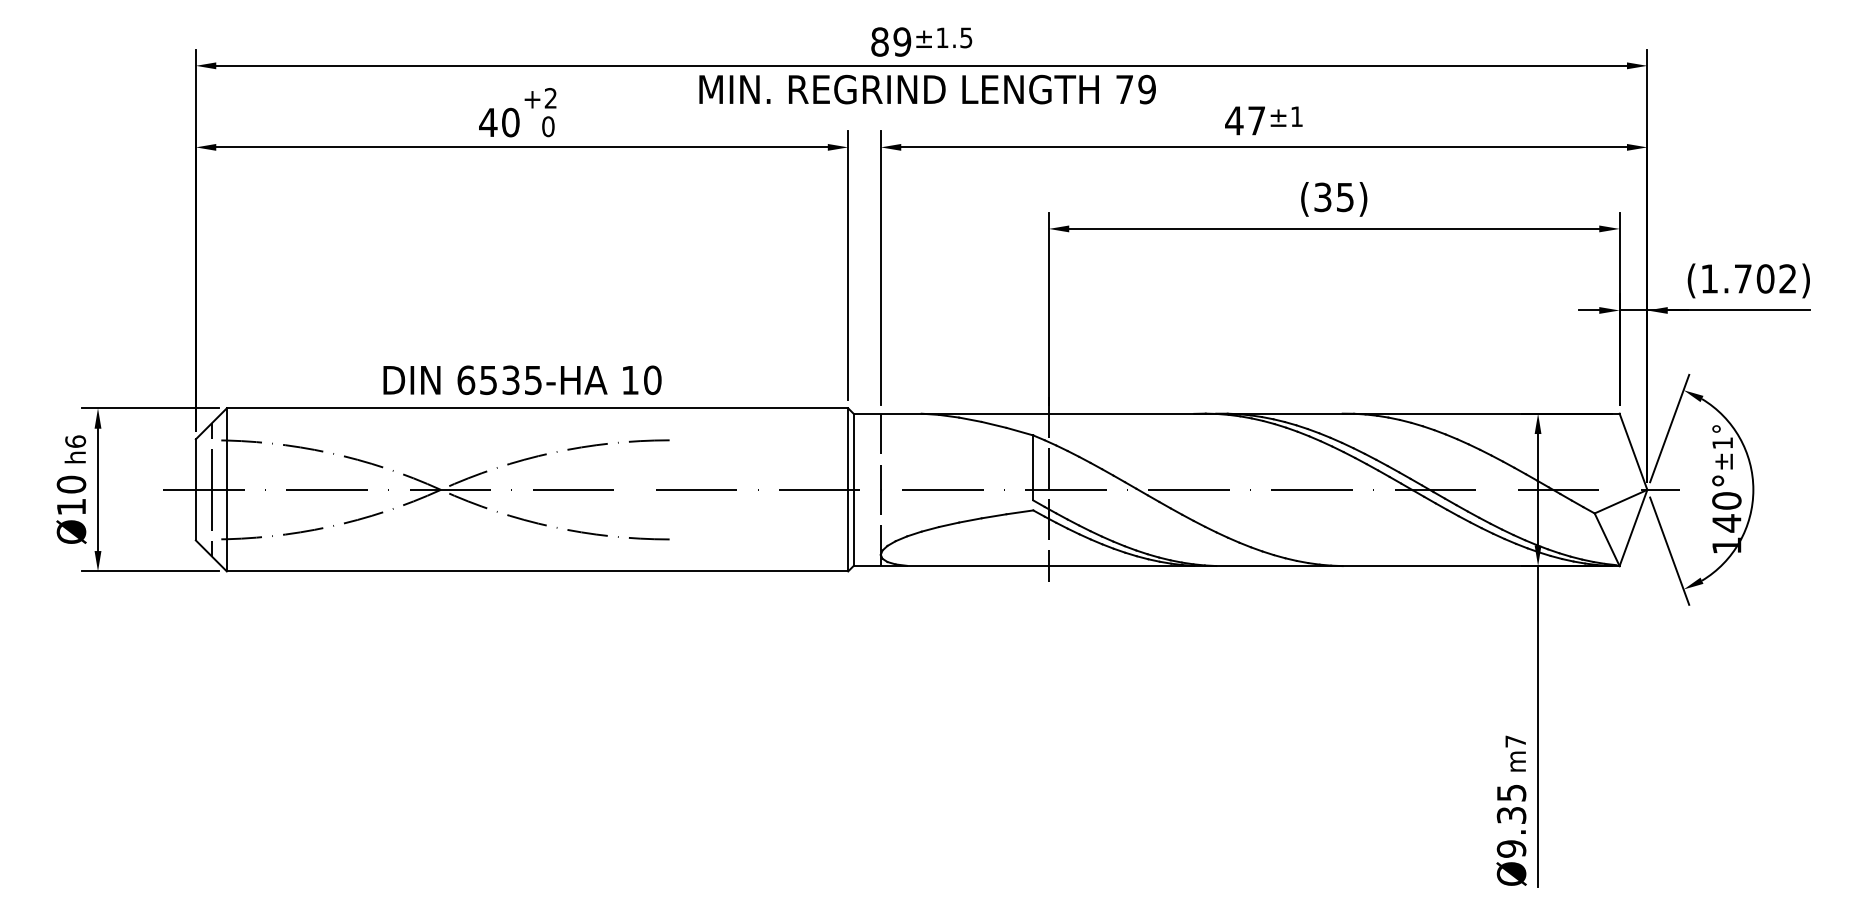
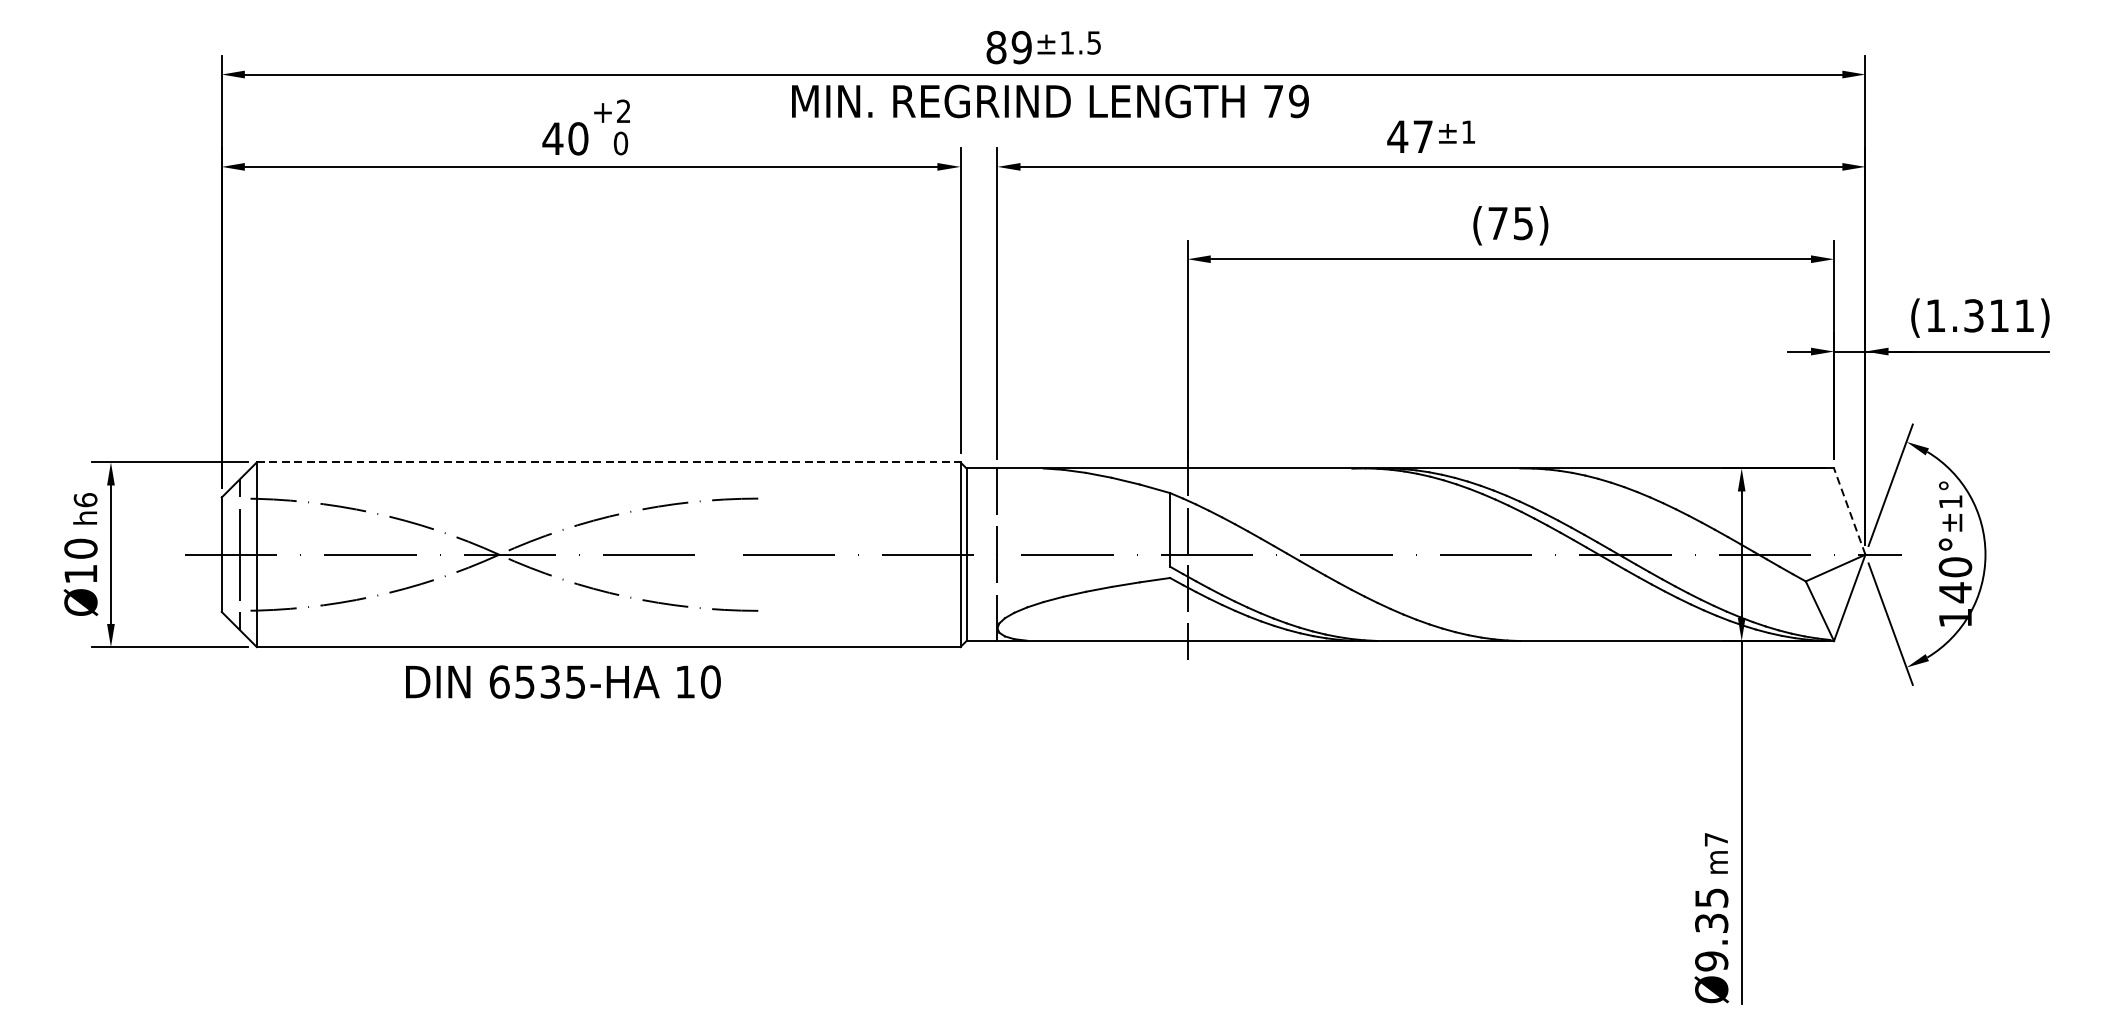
text: (1322, 197) -> (1497, 223), (35) -> (75)
text: (1764, 278) -> (1998, 315), (1.702) -> (1.311)
text: (522, 379) -> (563, 681), moved
line: (537, 408) -> (608, 462), solid -> dashed
line: (1633, 451) -> (1849, 511), solid -> dashed

